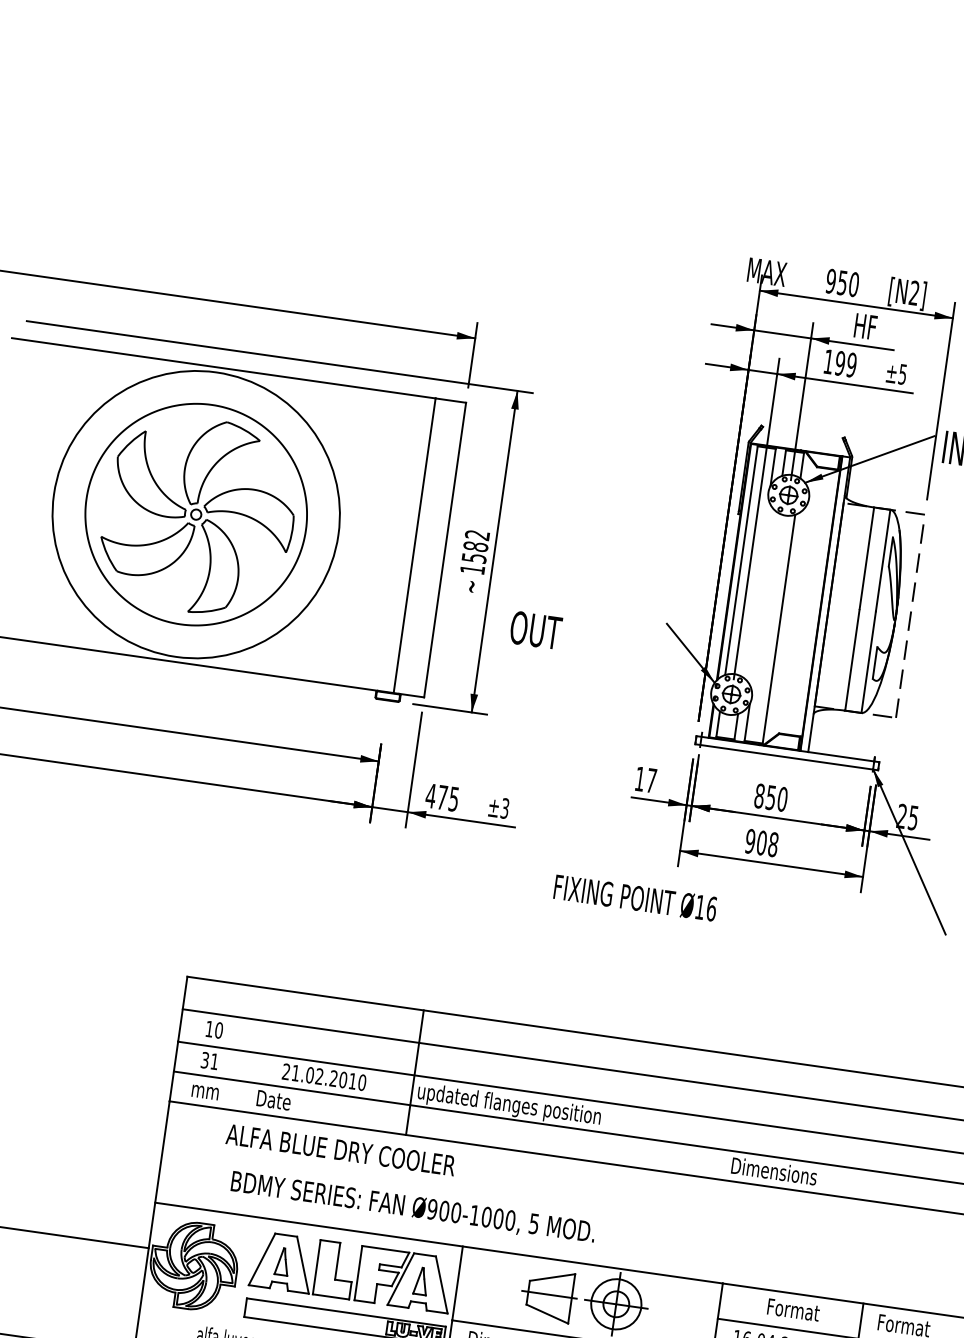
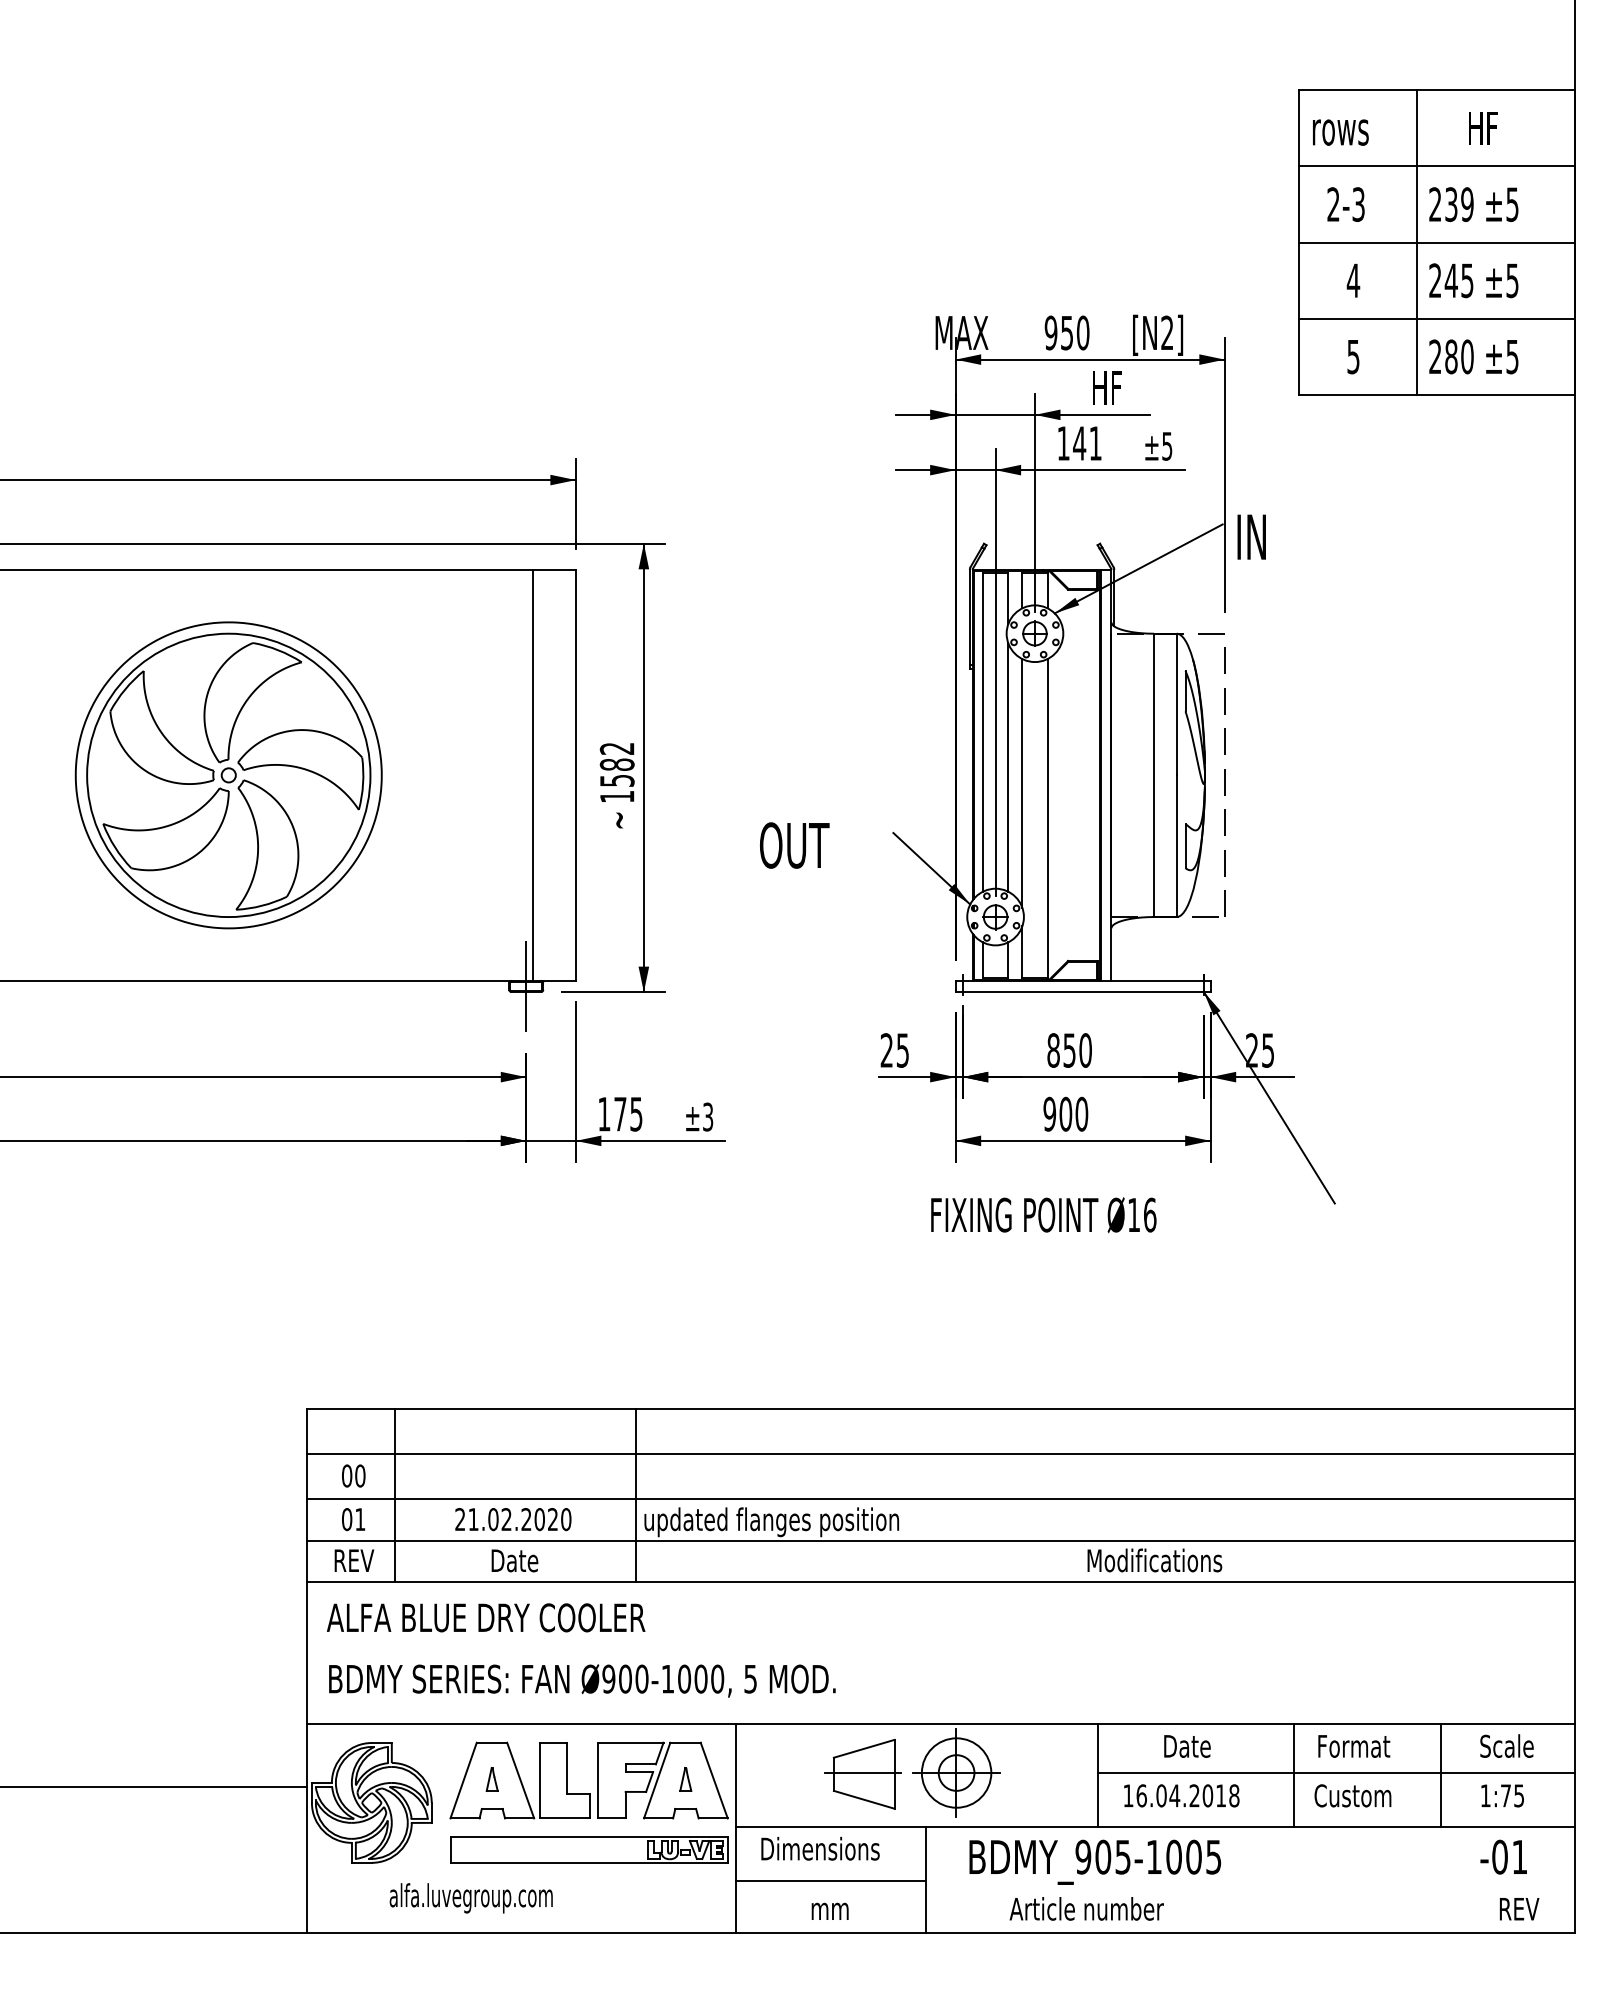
text: (845, 364) -> (1087, 443), 199 -> 141
circle: (196, 514) -> (228, 775), size x0.71
line: (756, 587) -> (1008, 766), added
line: (764, 601) -> (1022, 783), added
text: (535, 630) -> (794, 845), moved
line: (388, 696) -> (526, 986), added
text: (645, 779) -> (894, 1050), 17 -> 25
text: (430, 796) -> (603, 1114), 475 -> 175
text: (773, 844) -> (1081, 1114), 908 -> 900
text: (635, 898) -> (1043, 1215), moved
text: (209, 1028) -> (347, 1475), 10 -> 00
line: (242, 1048) -> (395, 1495), added
text: (205, 1060) -> (347, 1519), 31 -> 01
text: (352, 1081) -> (552, 1519), 21.02.2010 -> 21.02.2020
text: (206, 1090) -> (354, 1560), mm -> REV
text: (273, 1100) -> (514, 1560), moved
text: (341, 1149) -> (486, 1617), moved
text: (780, 1172) -> (1155, 1560), Dimensions -> Modifications
text: (413, 1207) -> (582, 1680), moved
part: (282, 1260) -> (491, 1778), size x0.62
part: (421, 1281) -> (685, 1779), size x0.62
text: (794, 1310) -> (1201, 1746), Format -> Date

